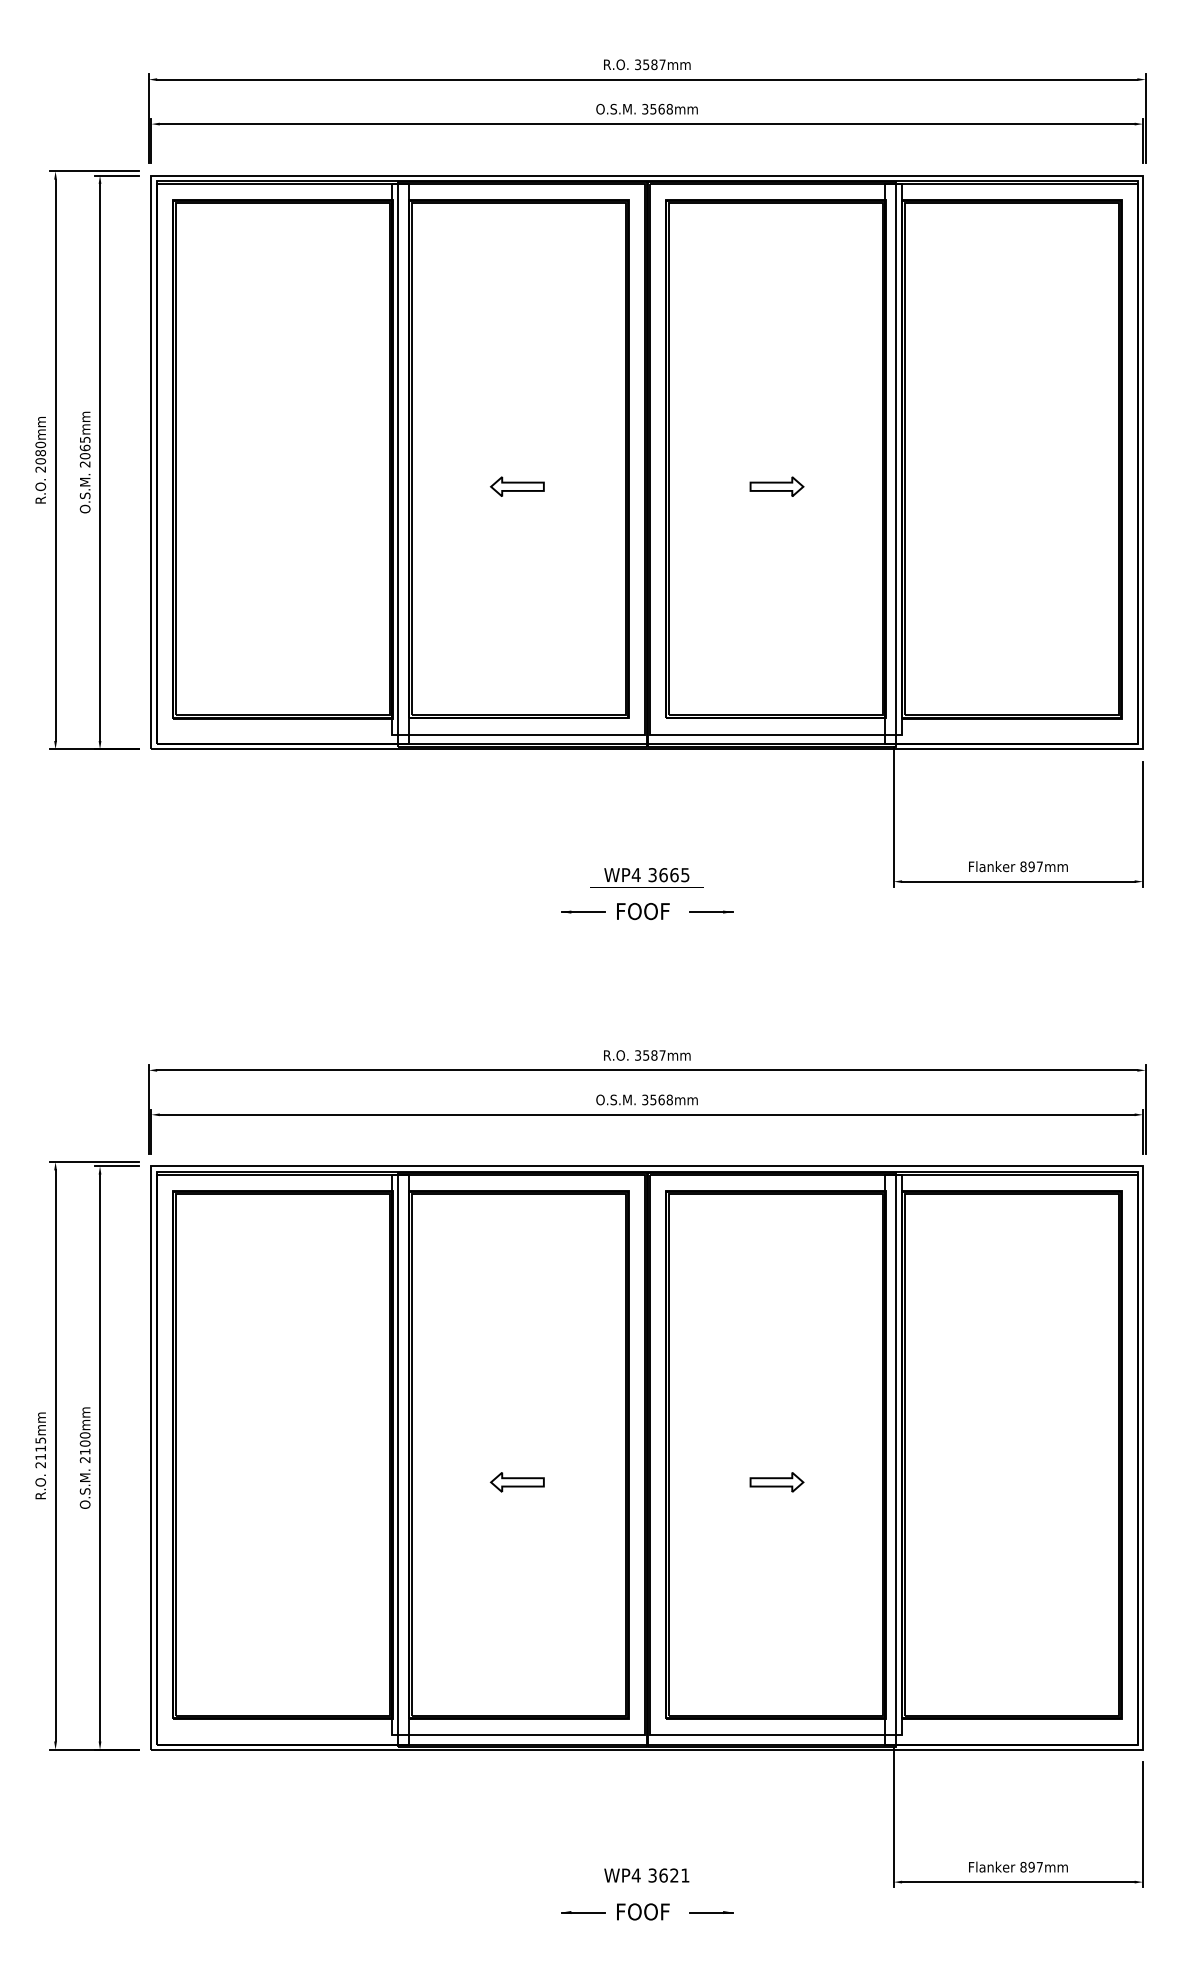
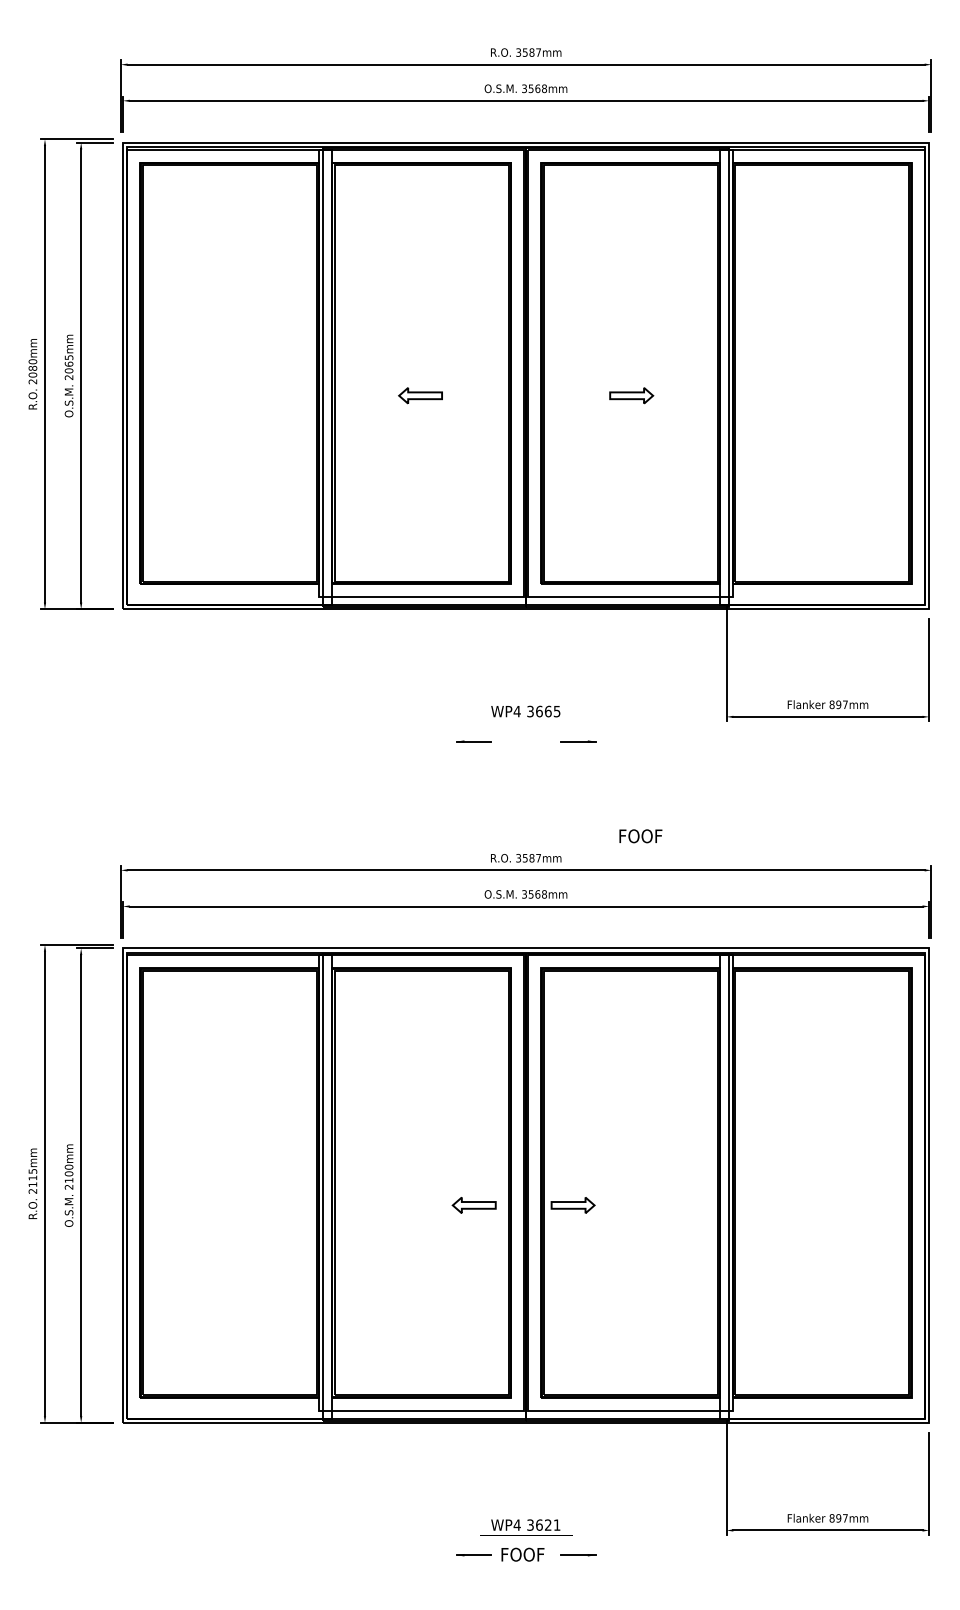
text: (643, 911) -> (641, 836), moved
part: (516, 1482) -> (473, 1205), moved
part: (776, 1482) -> (572, 1205), moved

